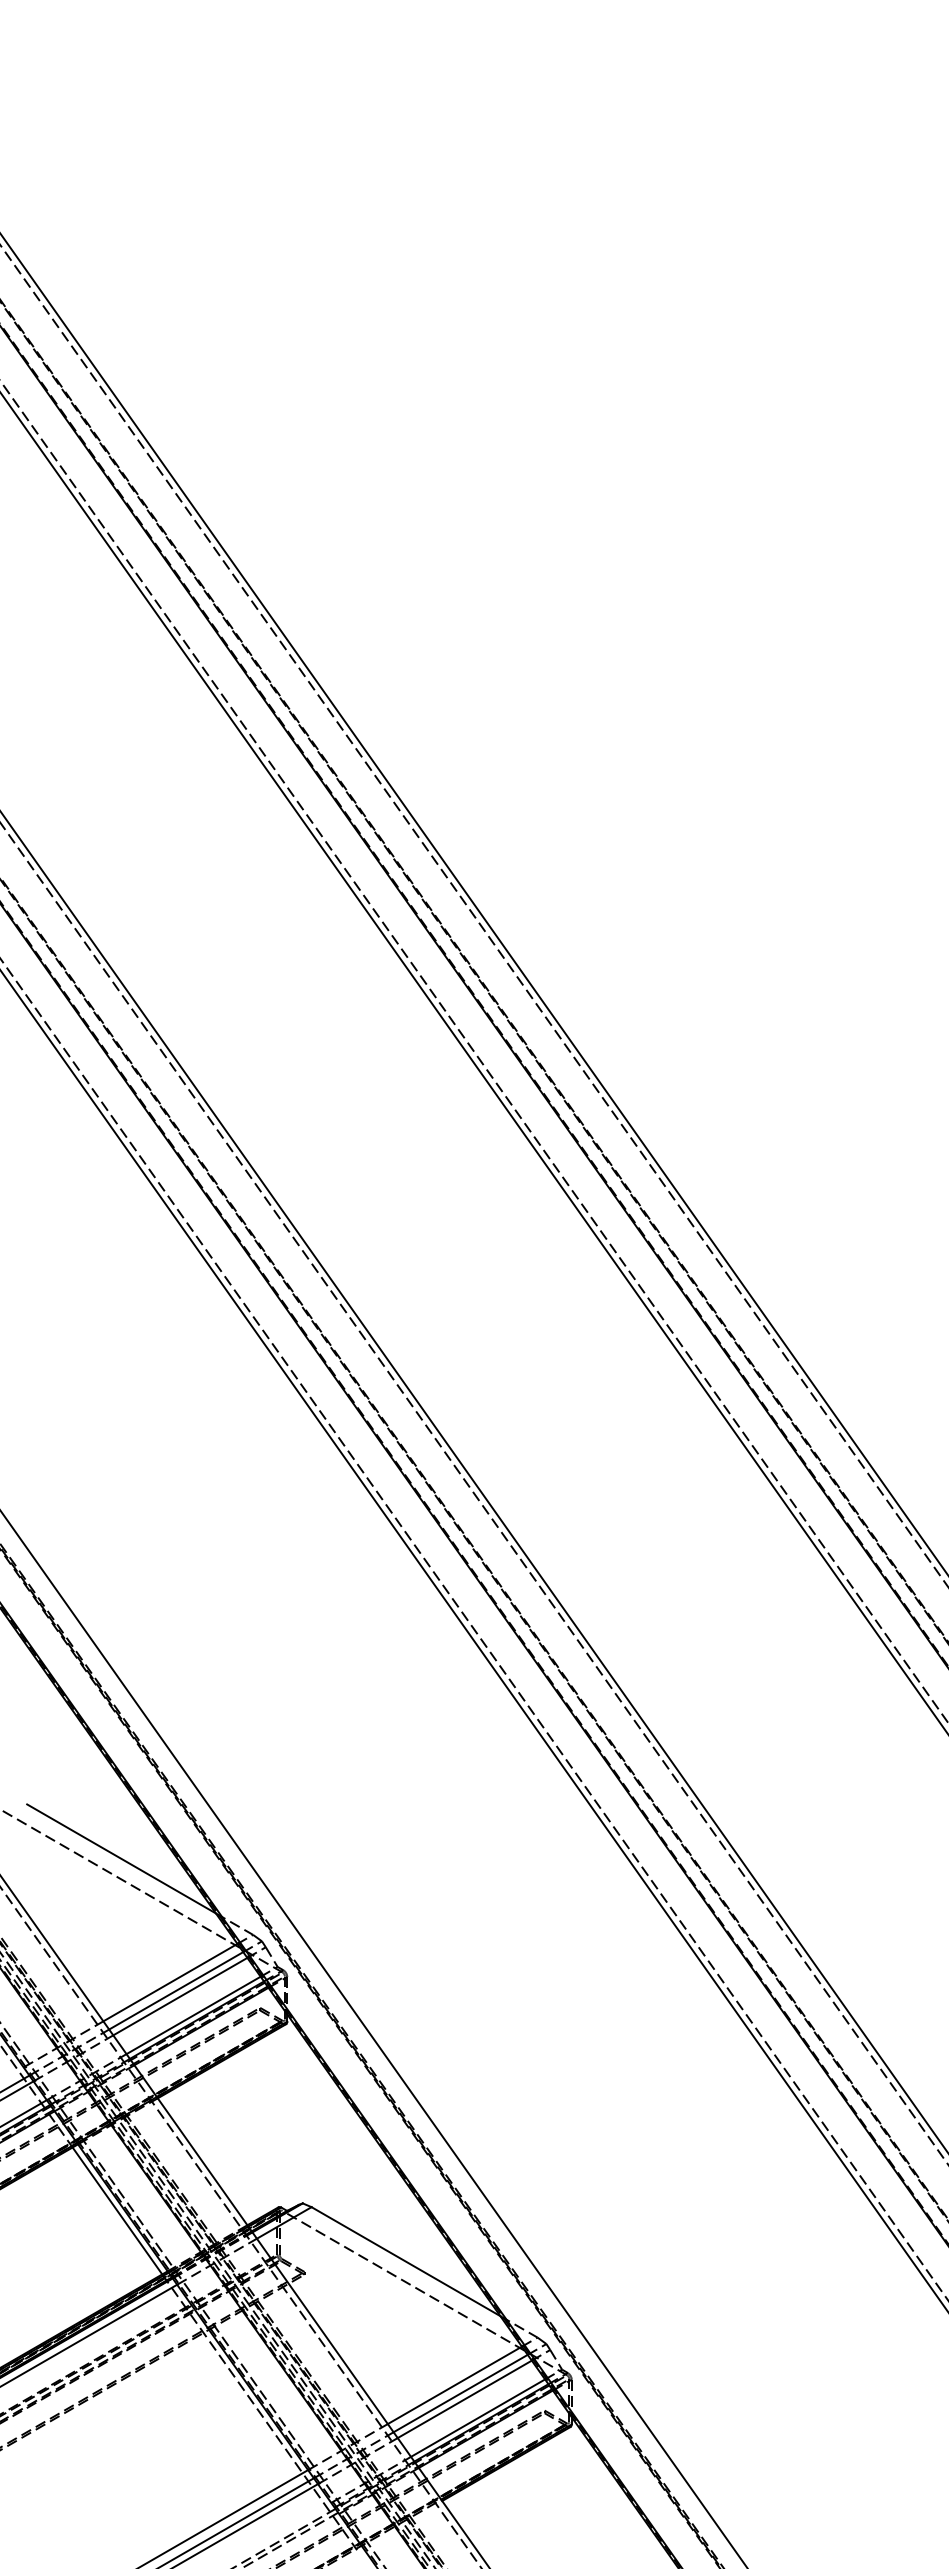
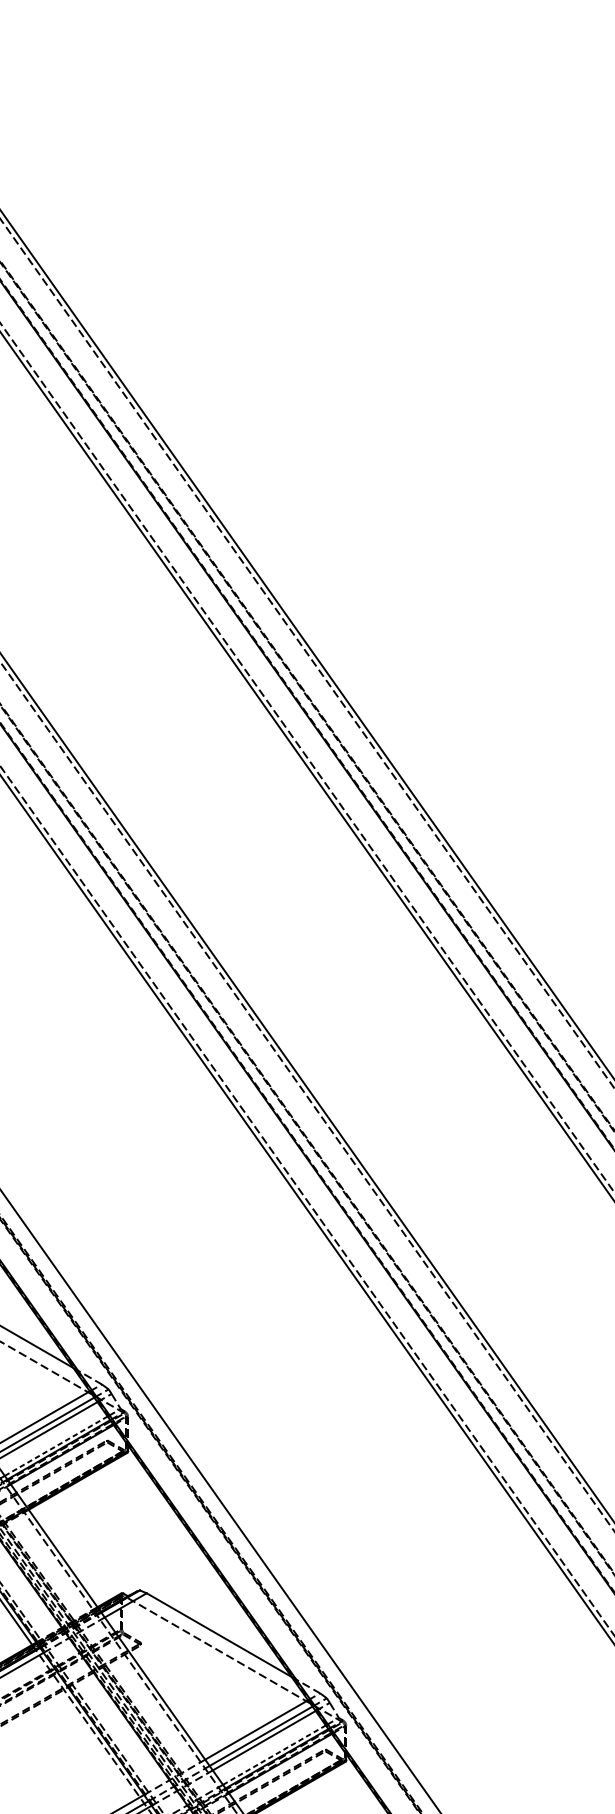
line: (194, 2015) -> (56, 1446), solid -> dashed
line: (478, 2417) -> (274, 1754), solid -> dashed

